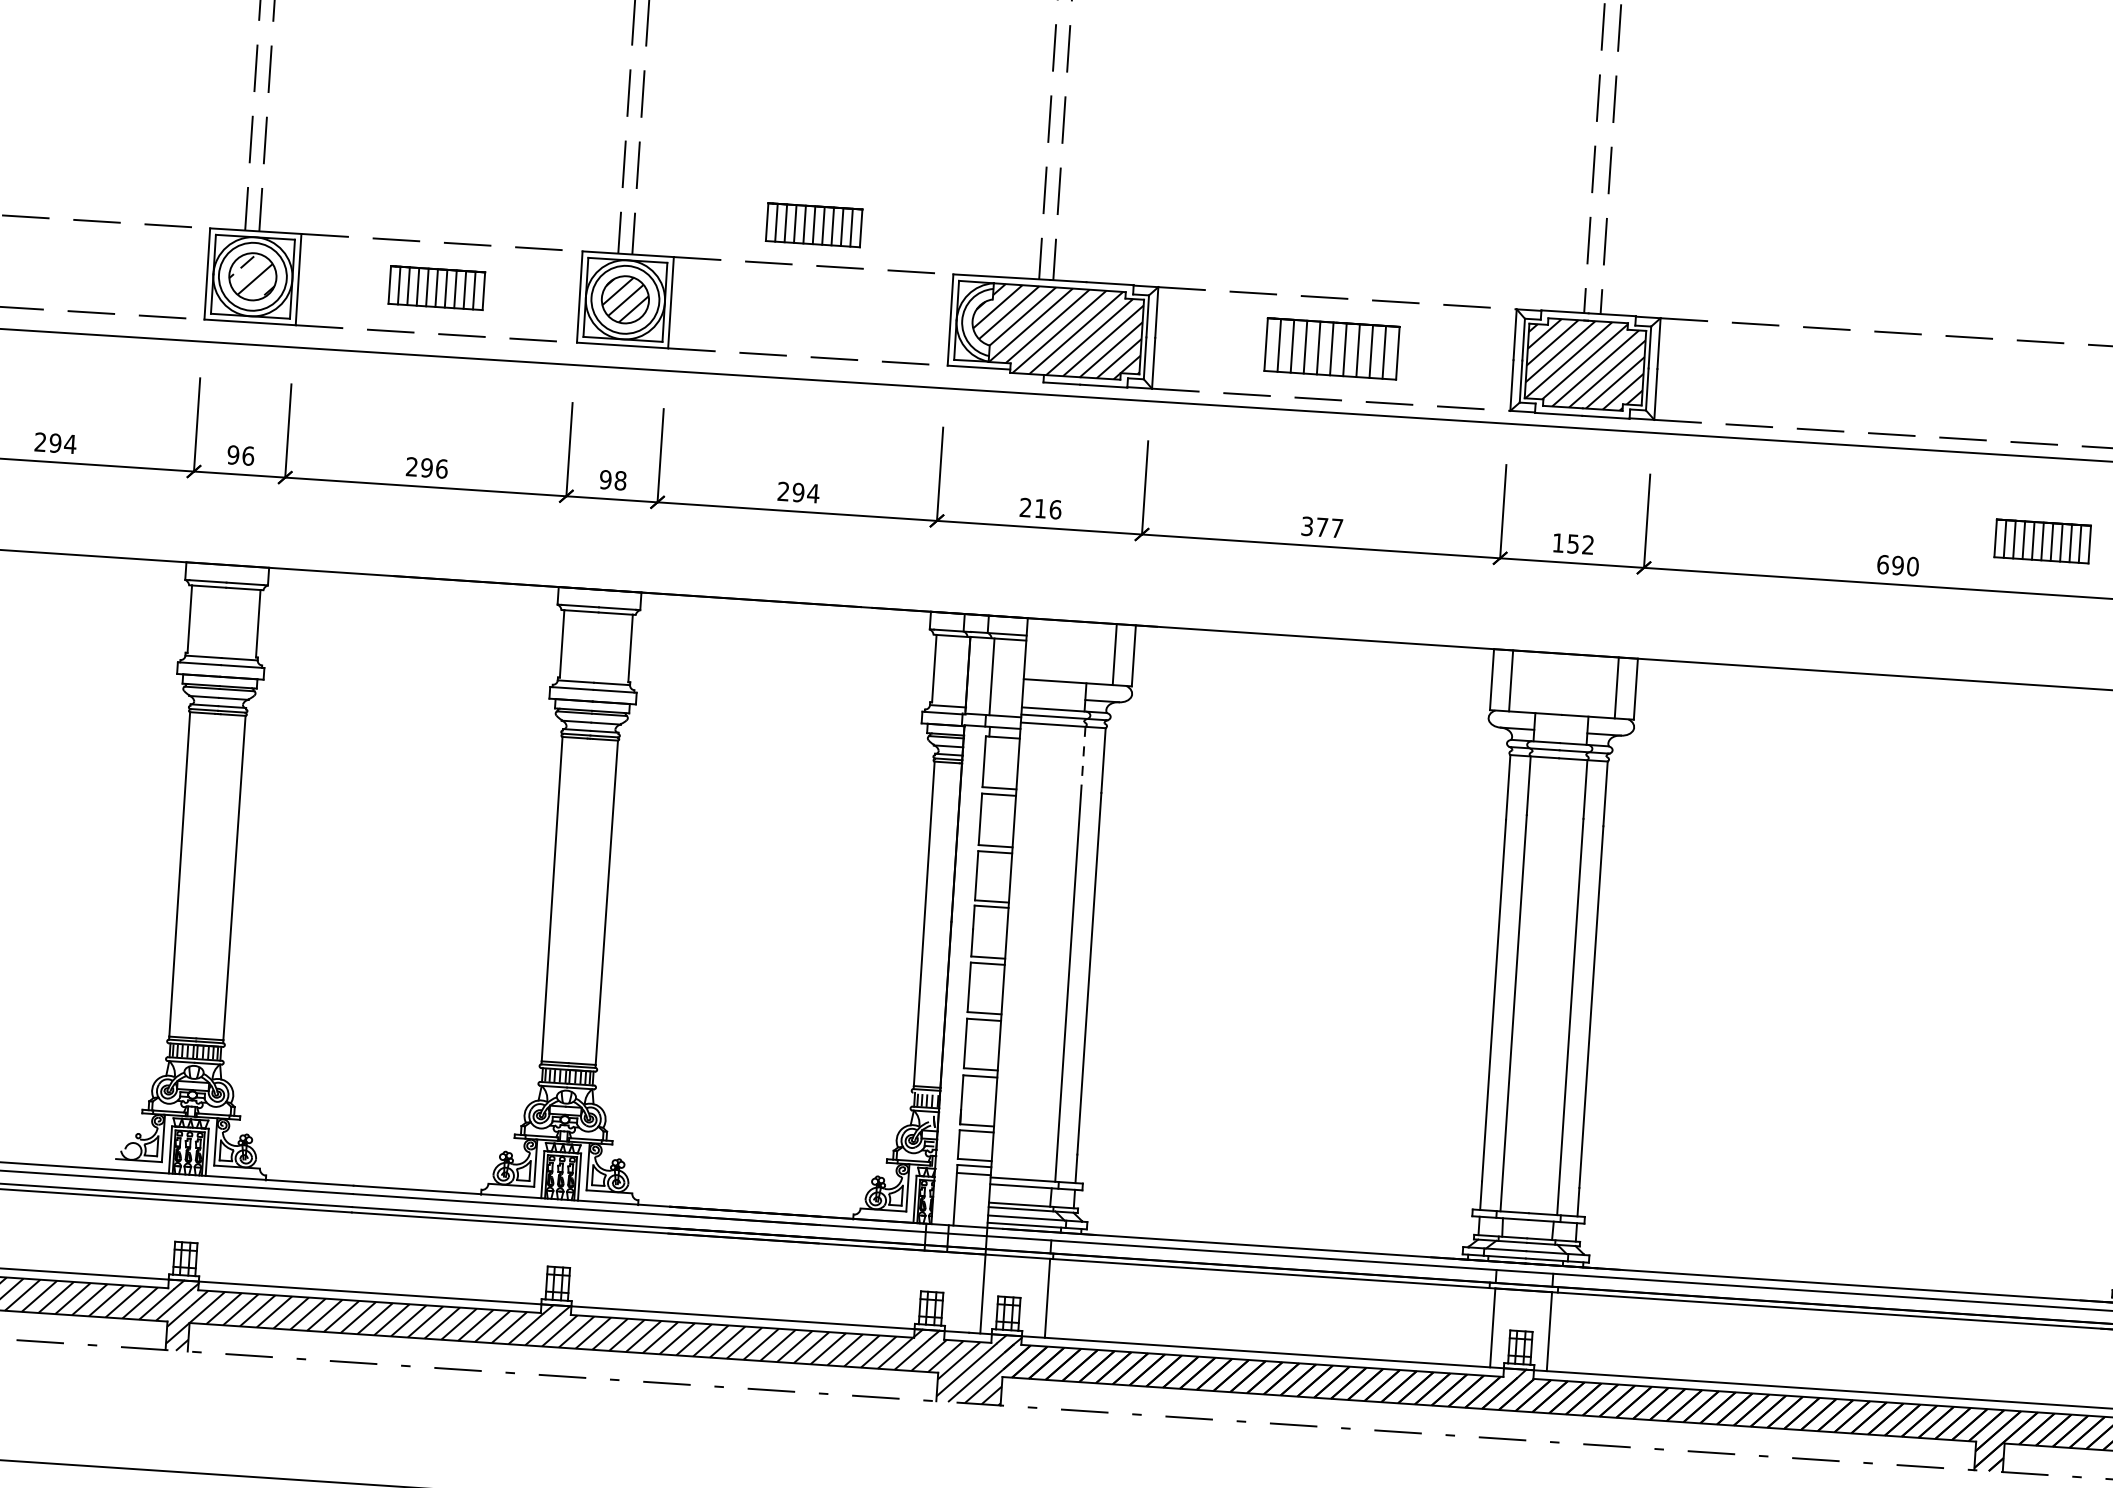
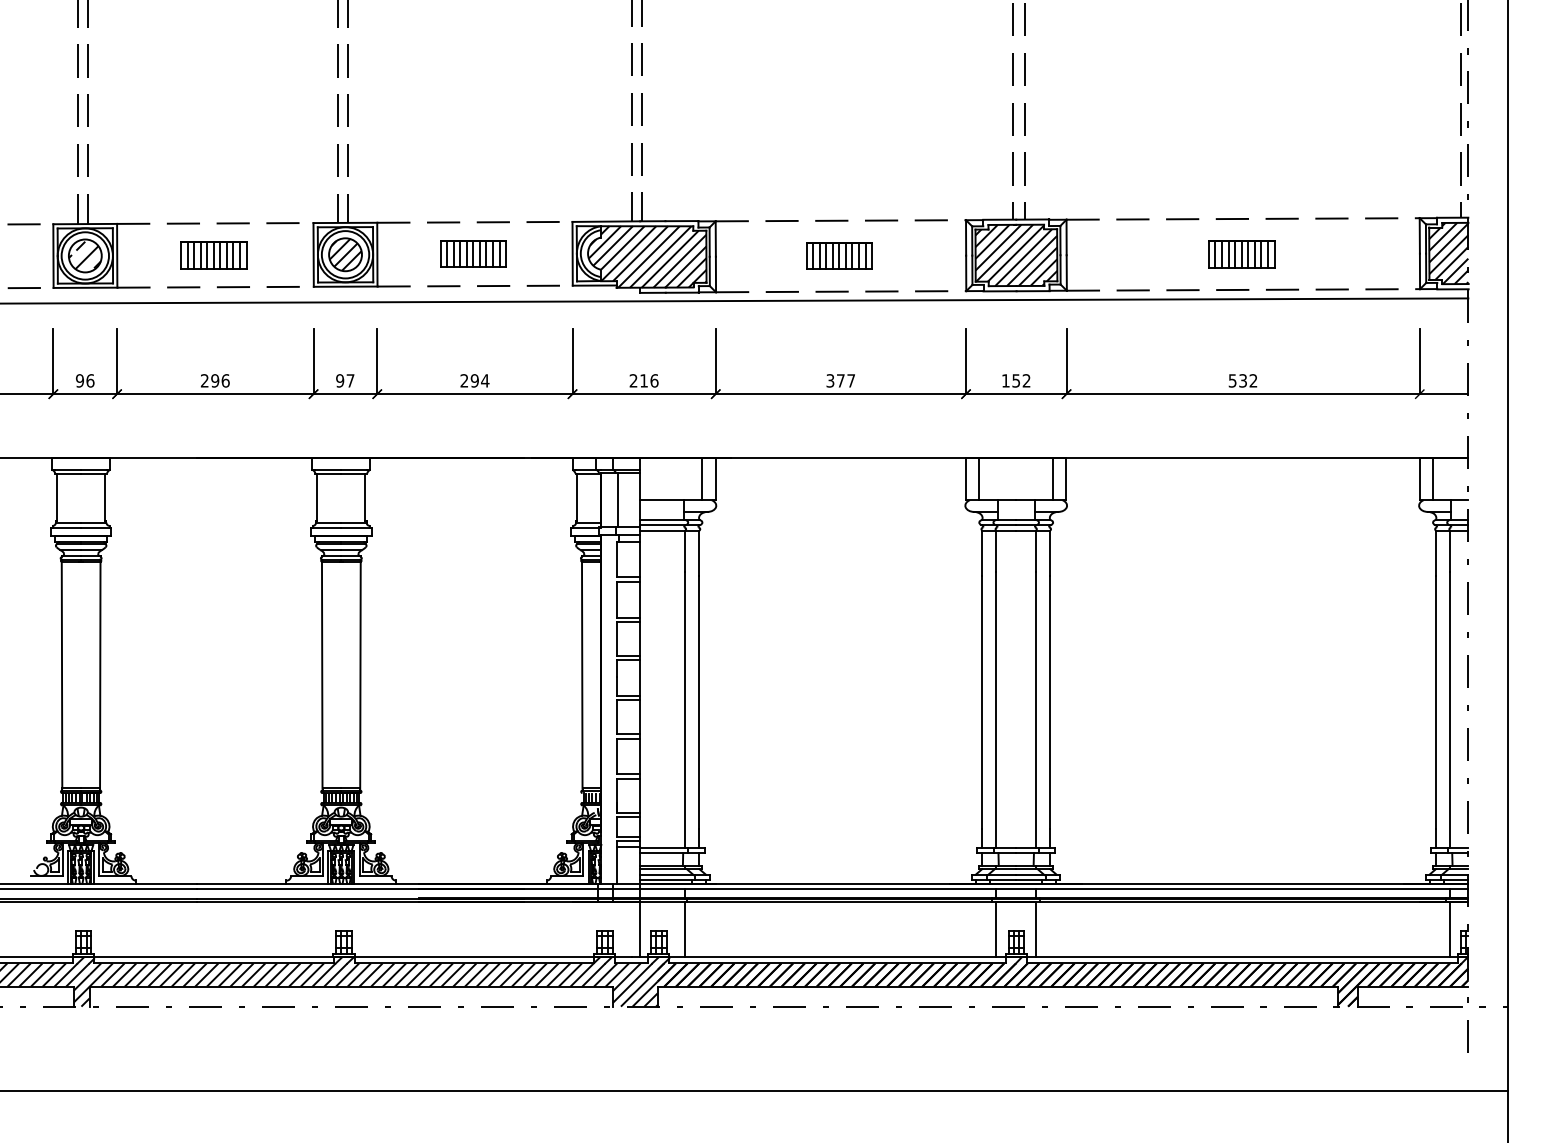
part: (814, 224) -> (473, 253), moved
part: (1332, 347) -> (839, 255), size x0.71
text: (620, 480) -> (350, 380), 98 -> 97
part: (2042, 541) -> (1241, 254), moved
text: (1897, 565) -> (1242, 380), 690 -> 532
line: (1083, 756) -> (685, 551), dashed -> solid

